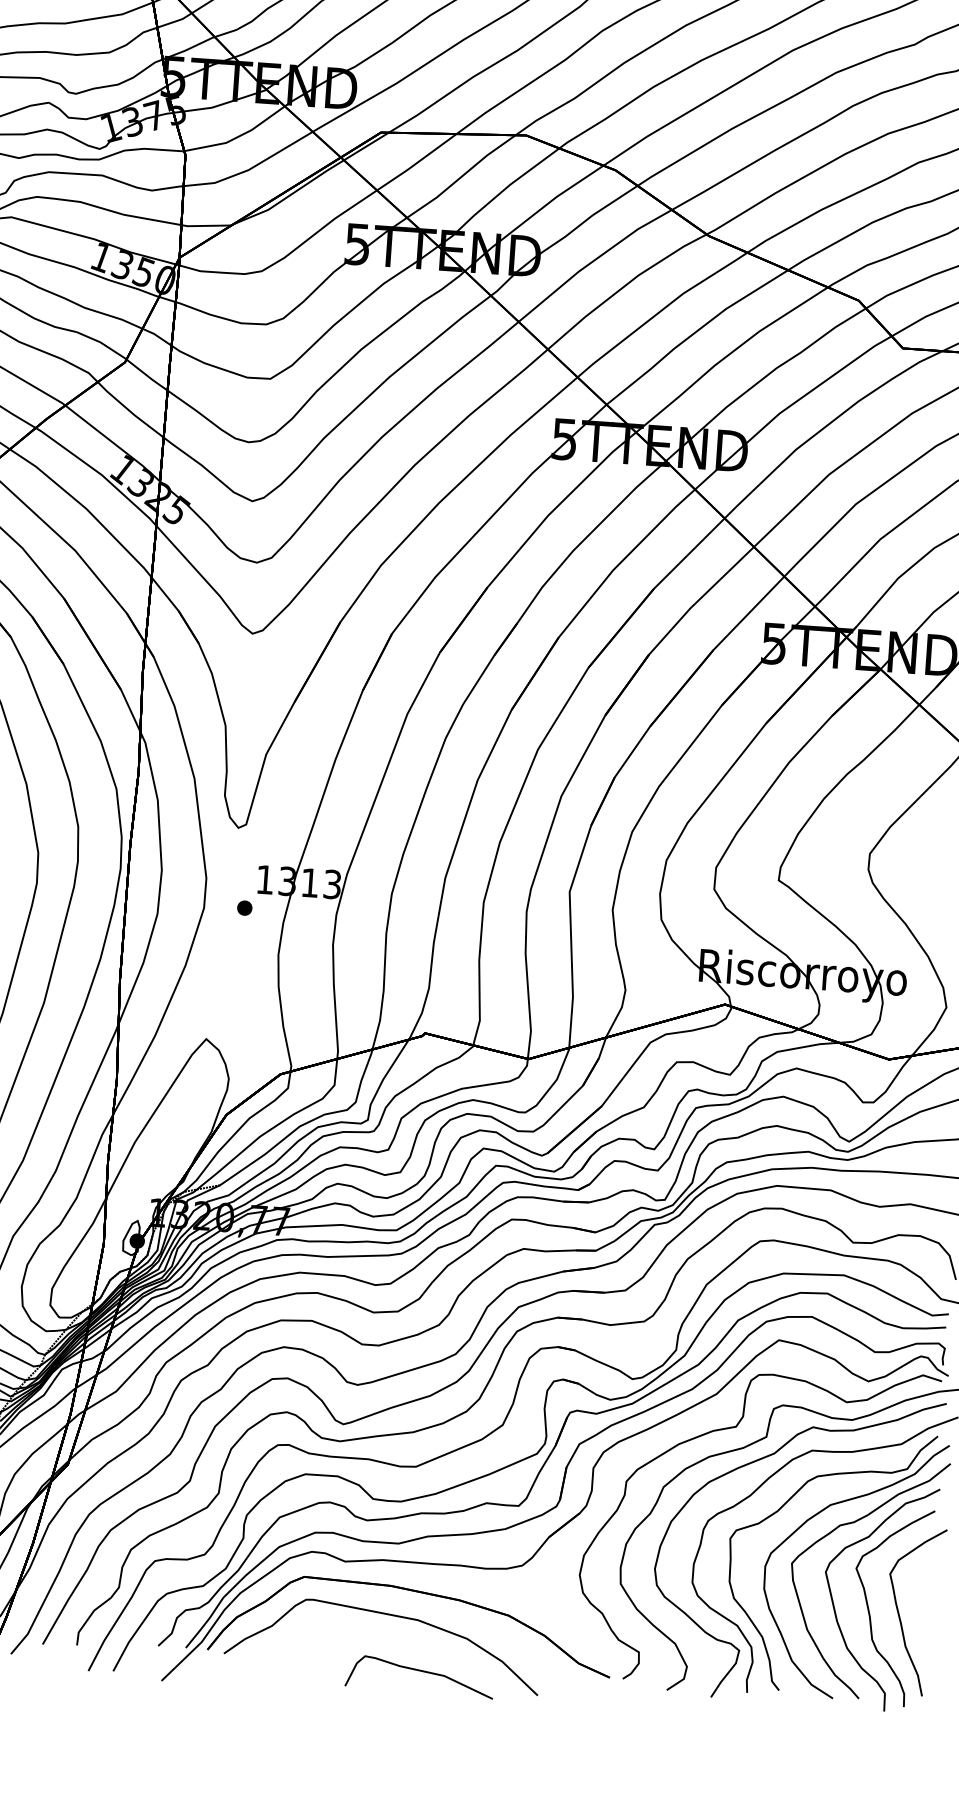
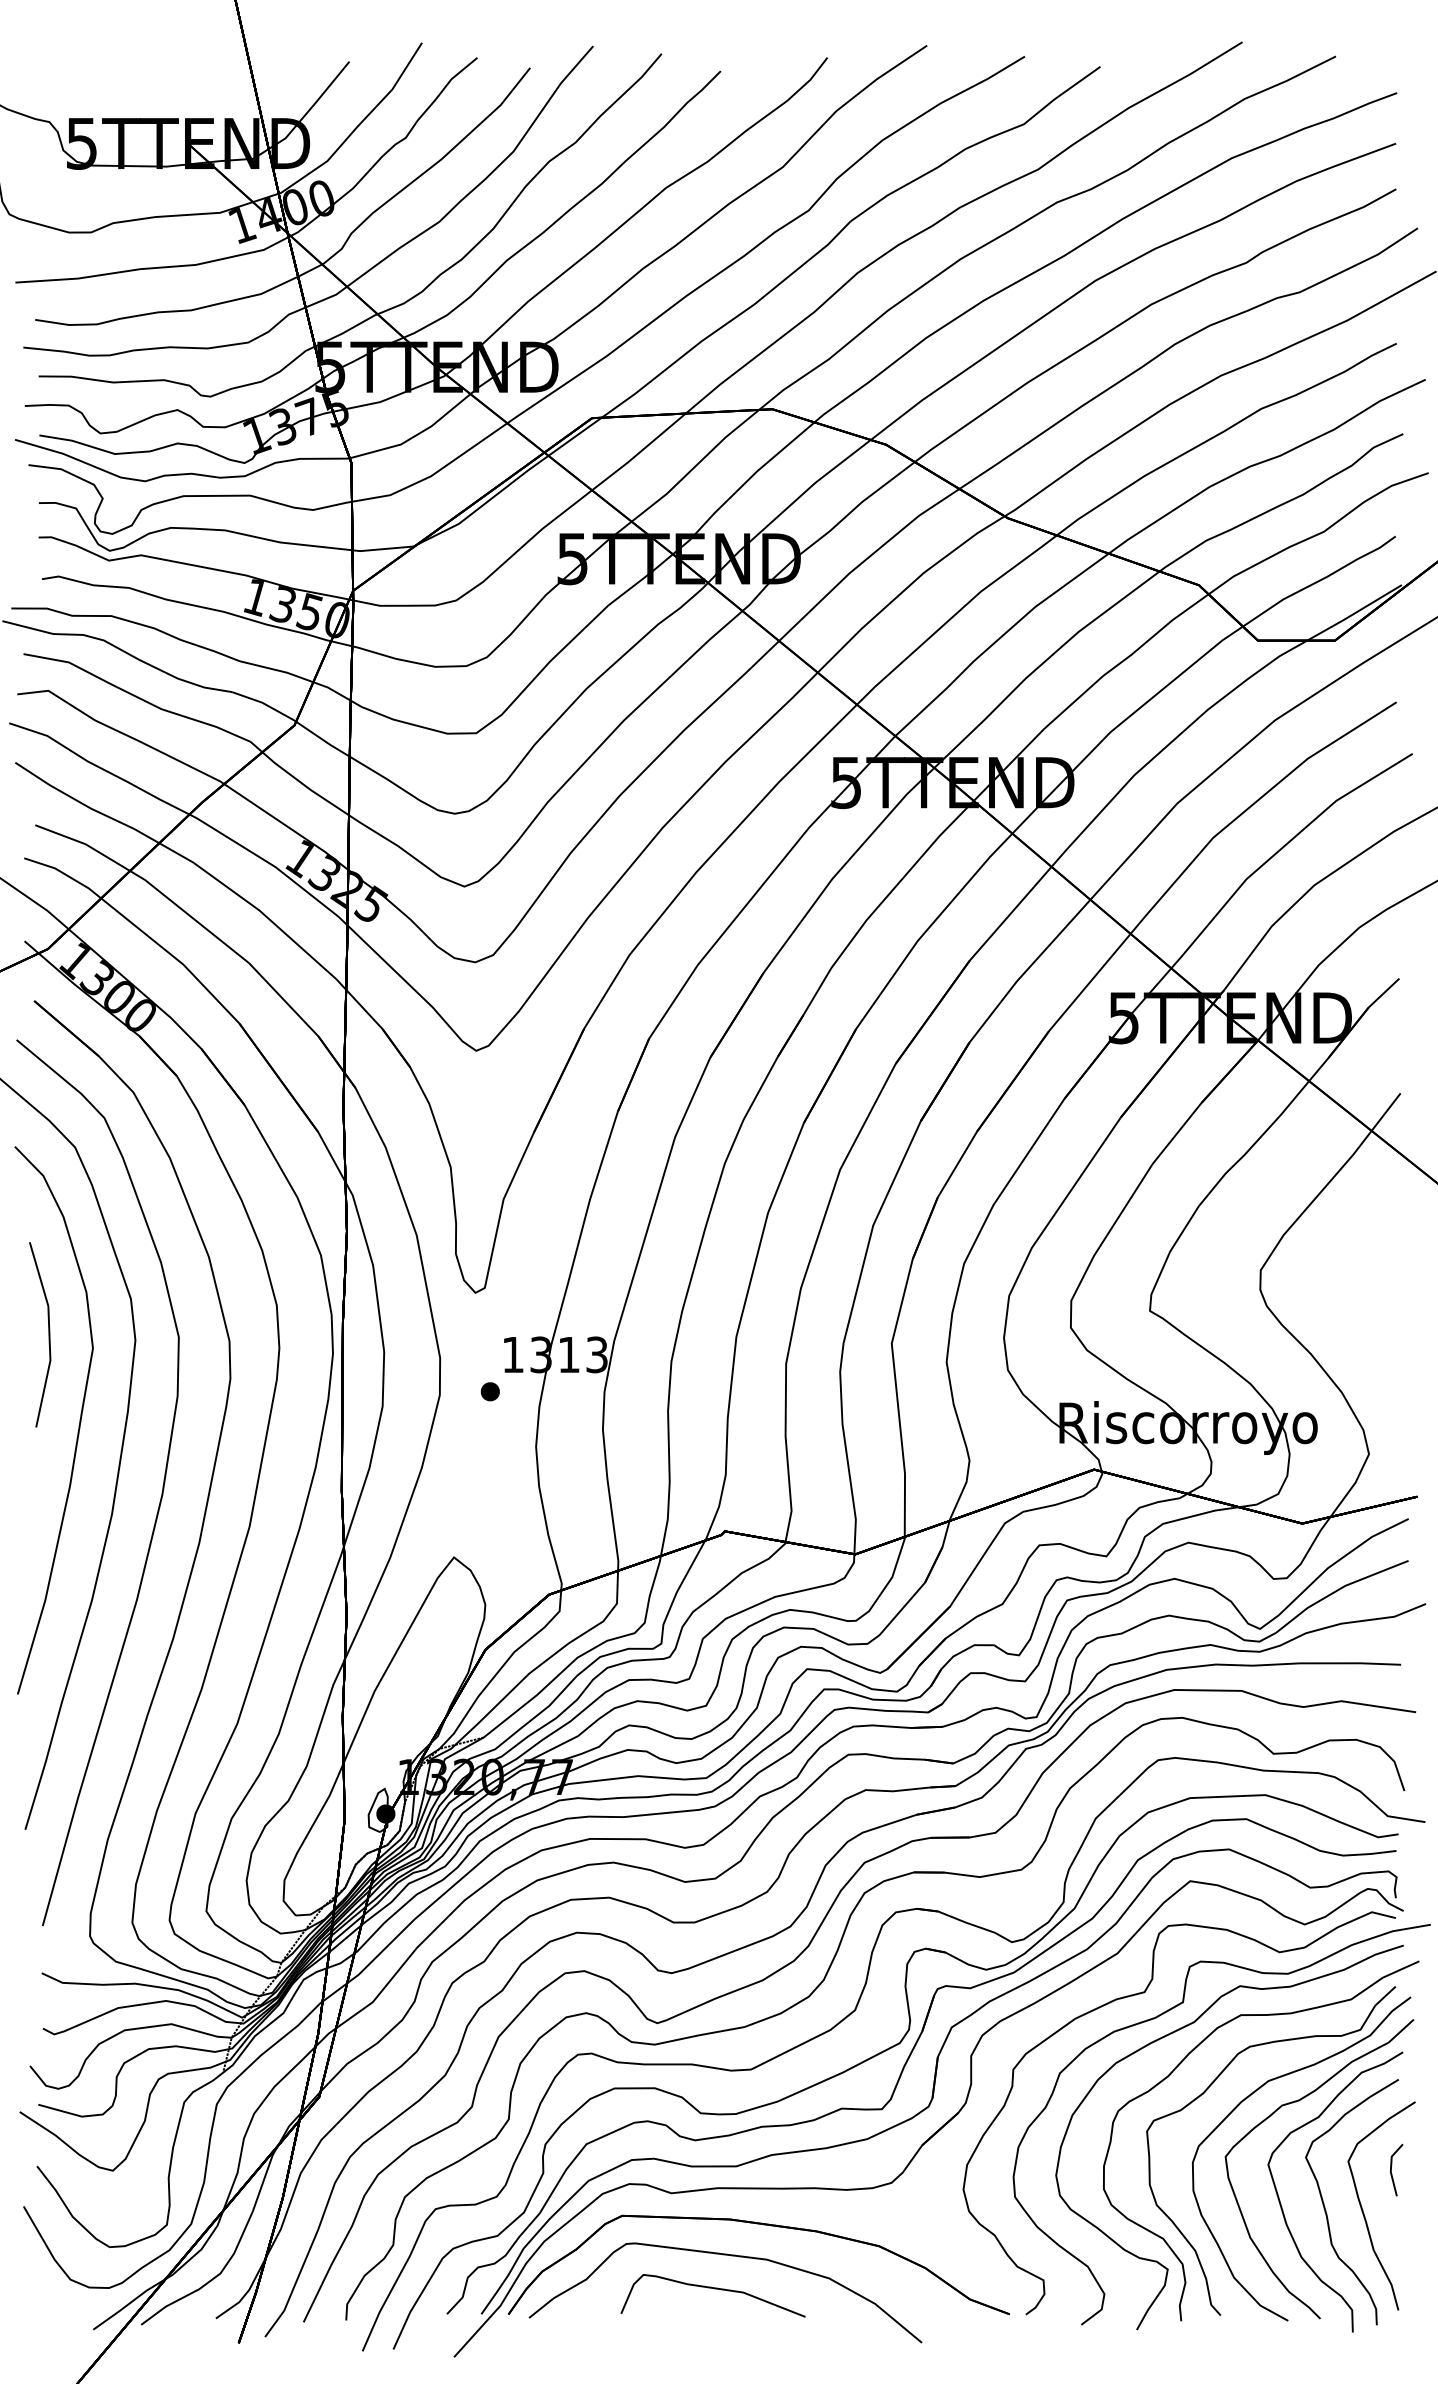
part: (928, 1583) -> (1396, 2169), added
part: (421, 1671) -> (714, 2289), moved

